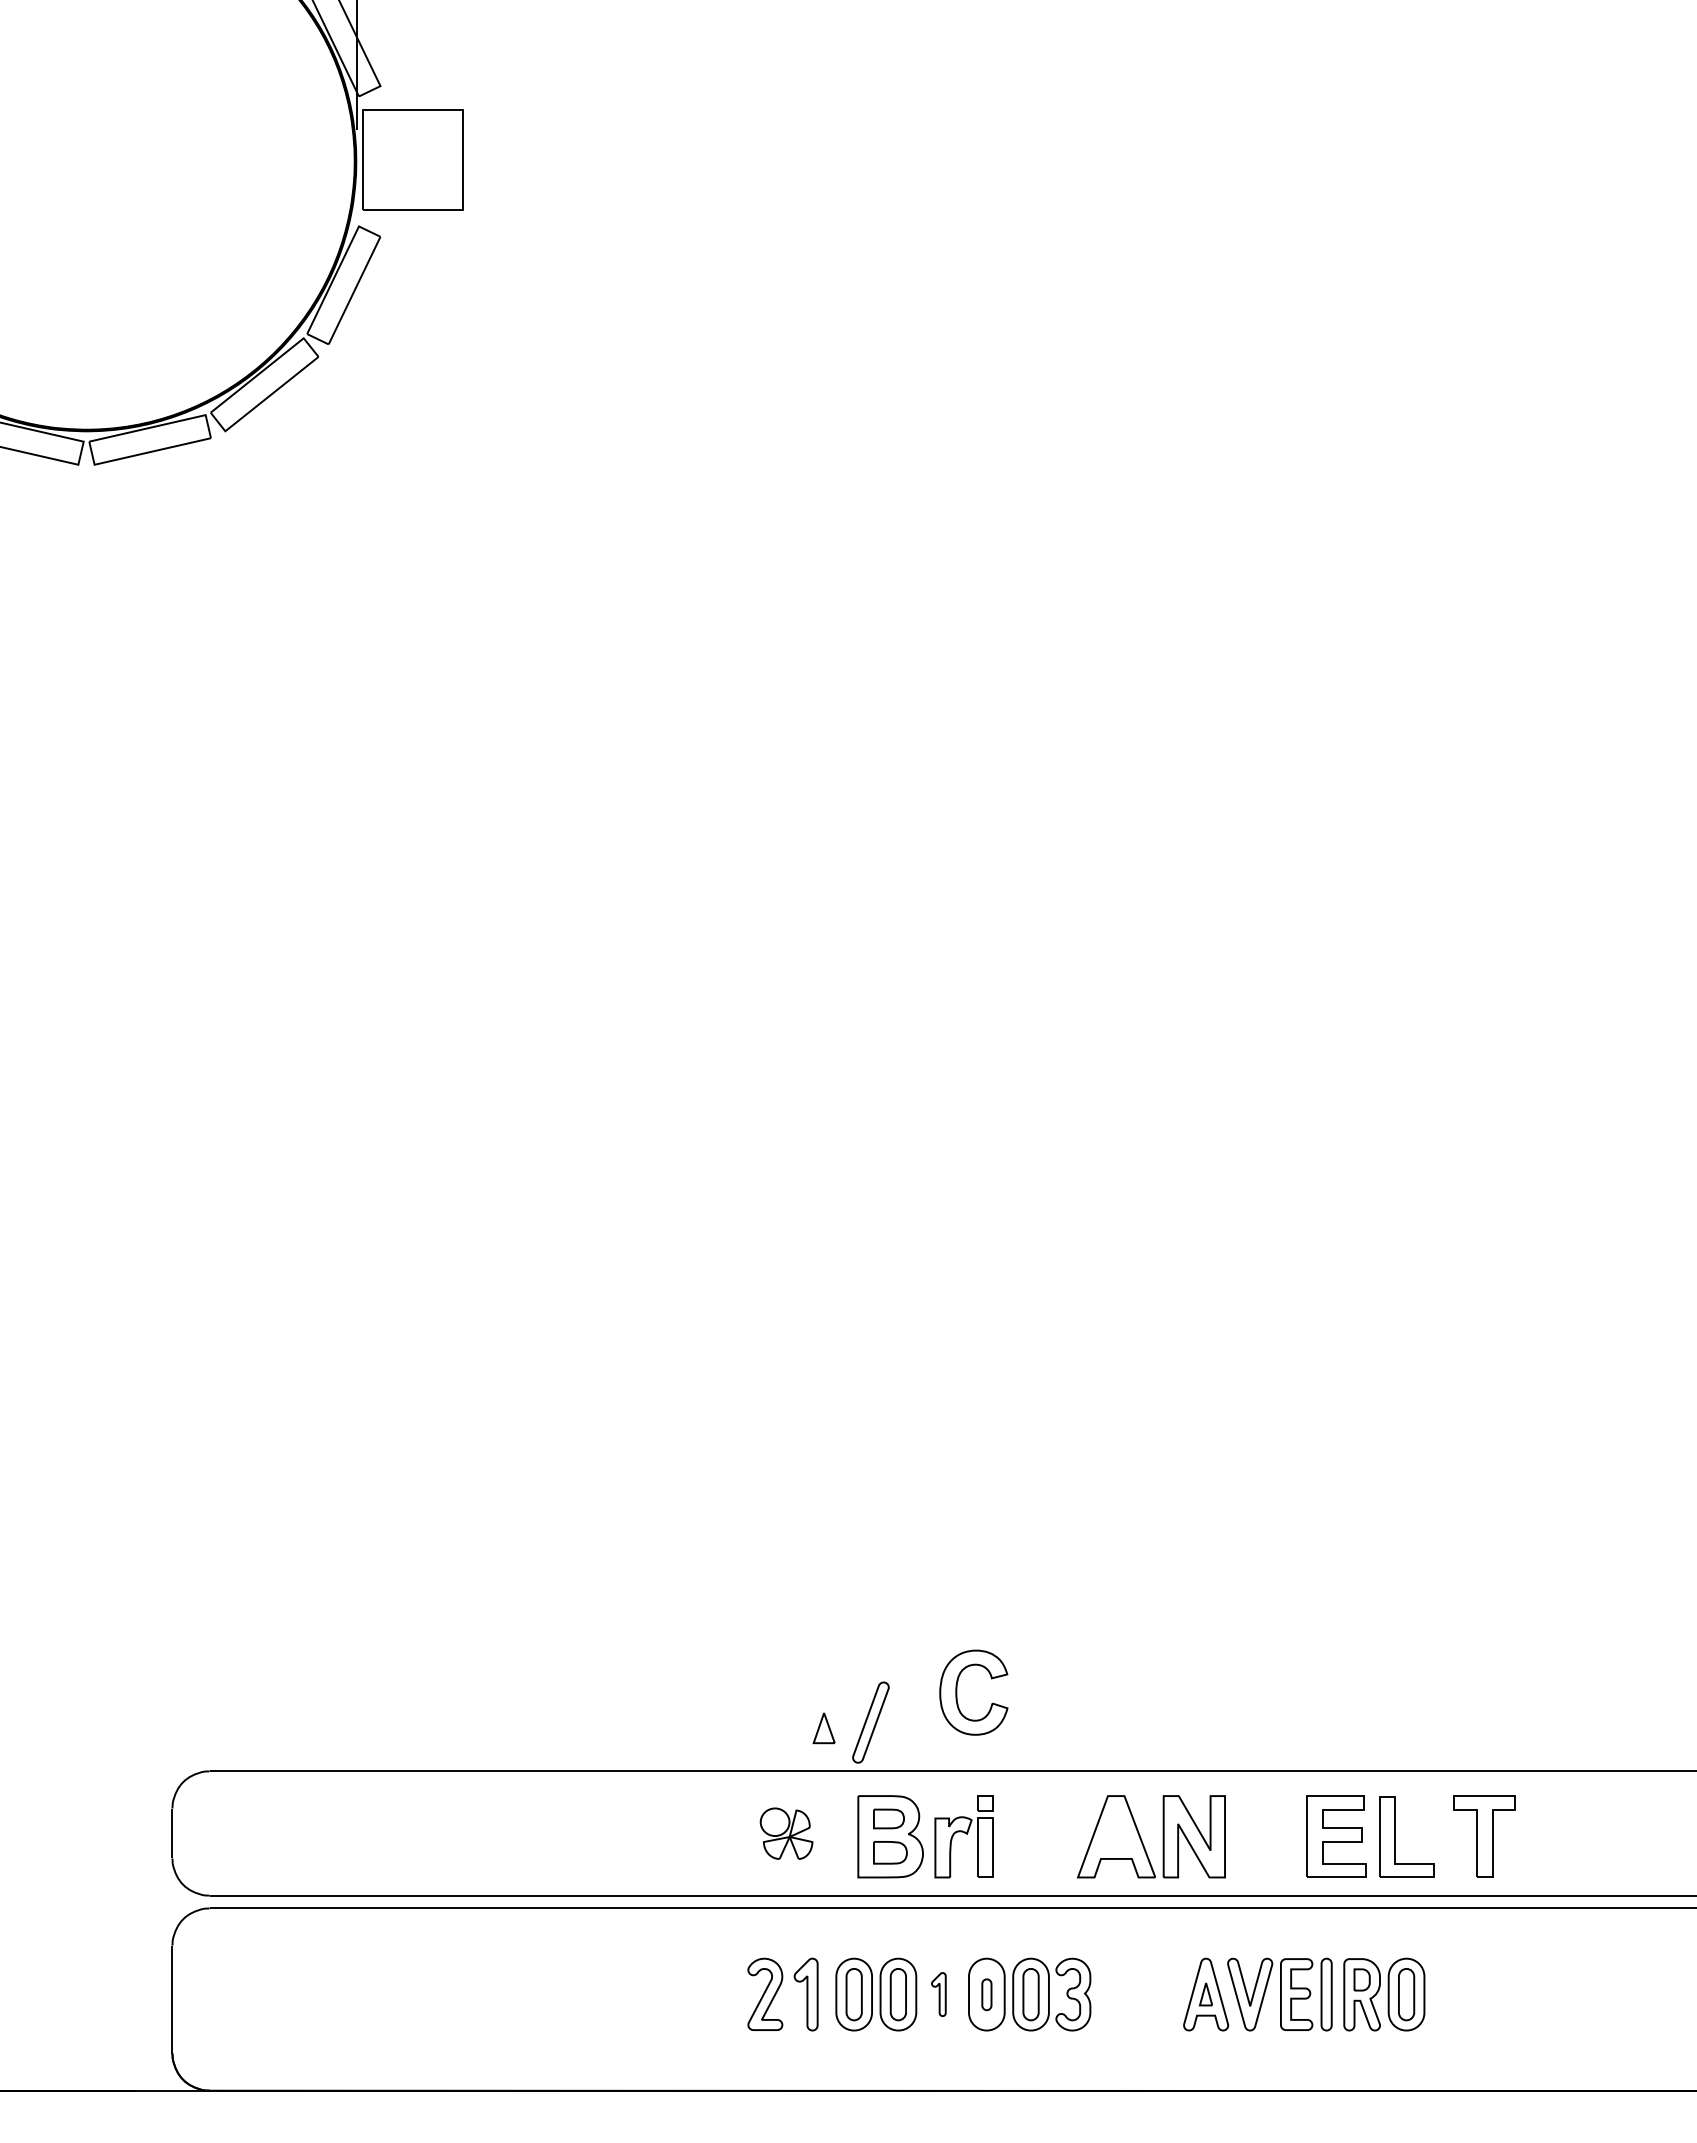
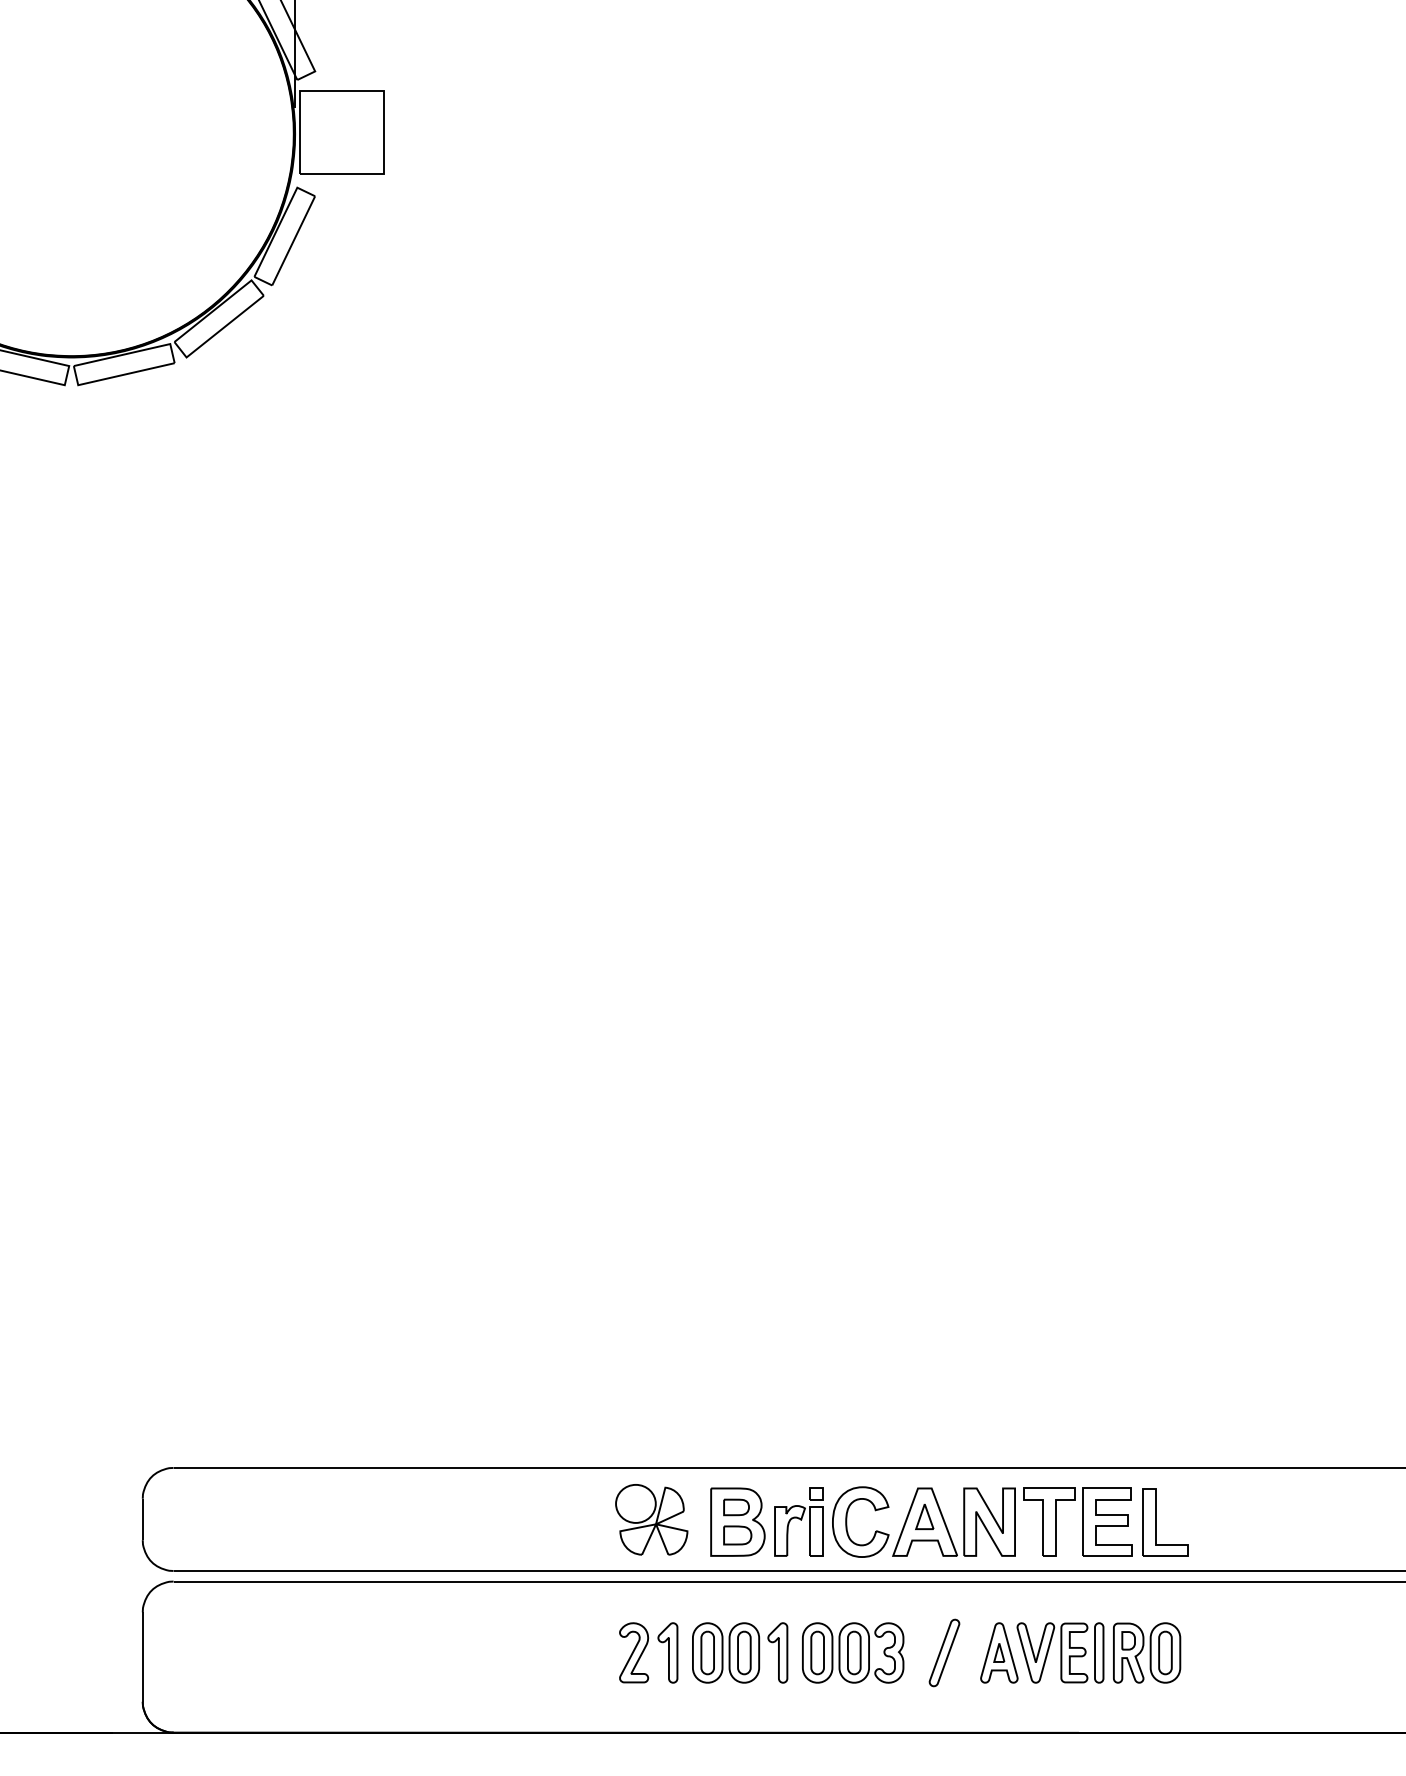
part: (957, 1692) -> (847, 1521), moved
part: (870, 1722) -> (944, 1652), moved
part: (823, 1728) -> (924, 1516), moved
part: (786, 1833) -> (651, 1519), size x1.67
part: (1484, 1836) -> (1049, 1521), moved
part: (938, 1994) -> (777, 1652), size x1.67
part: (986, 1994) -> (817, 1652), size x1.67

